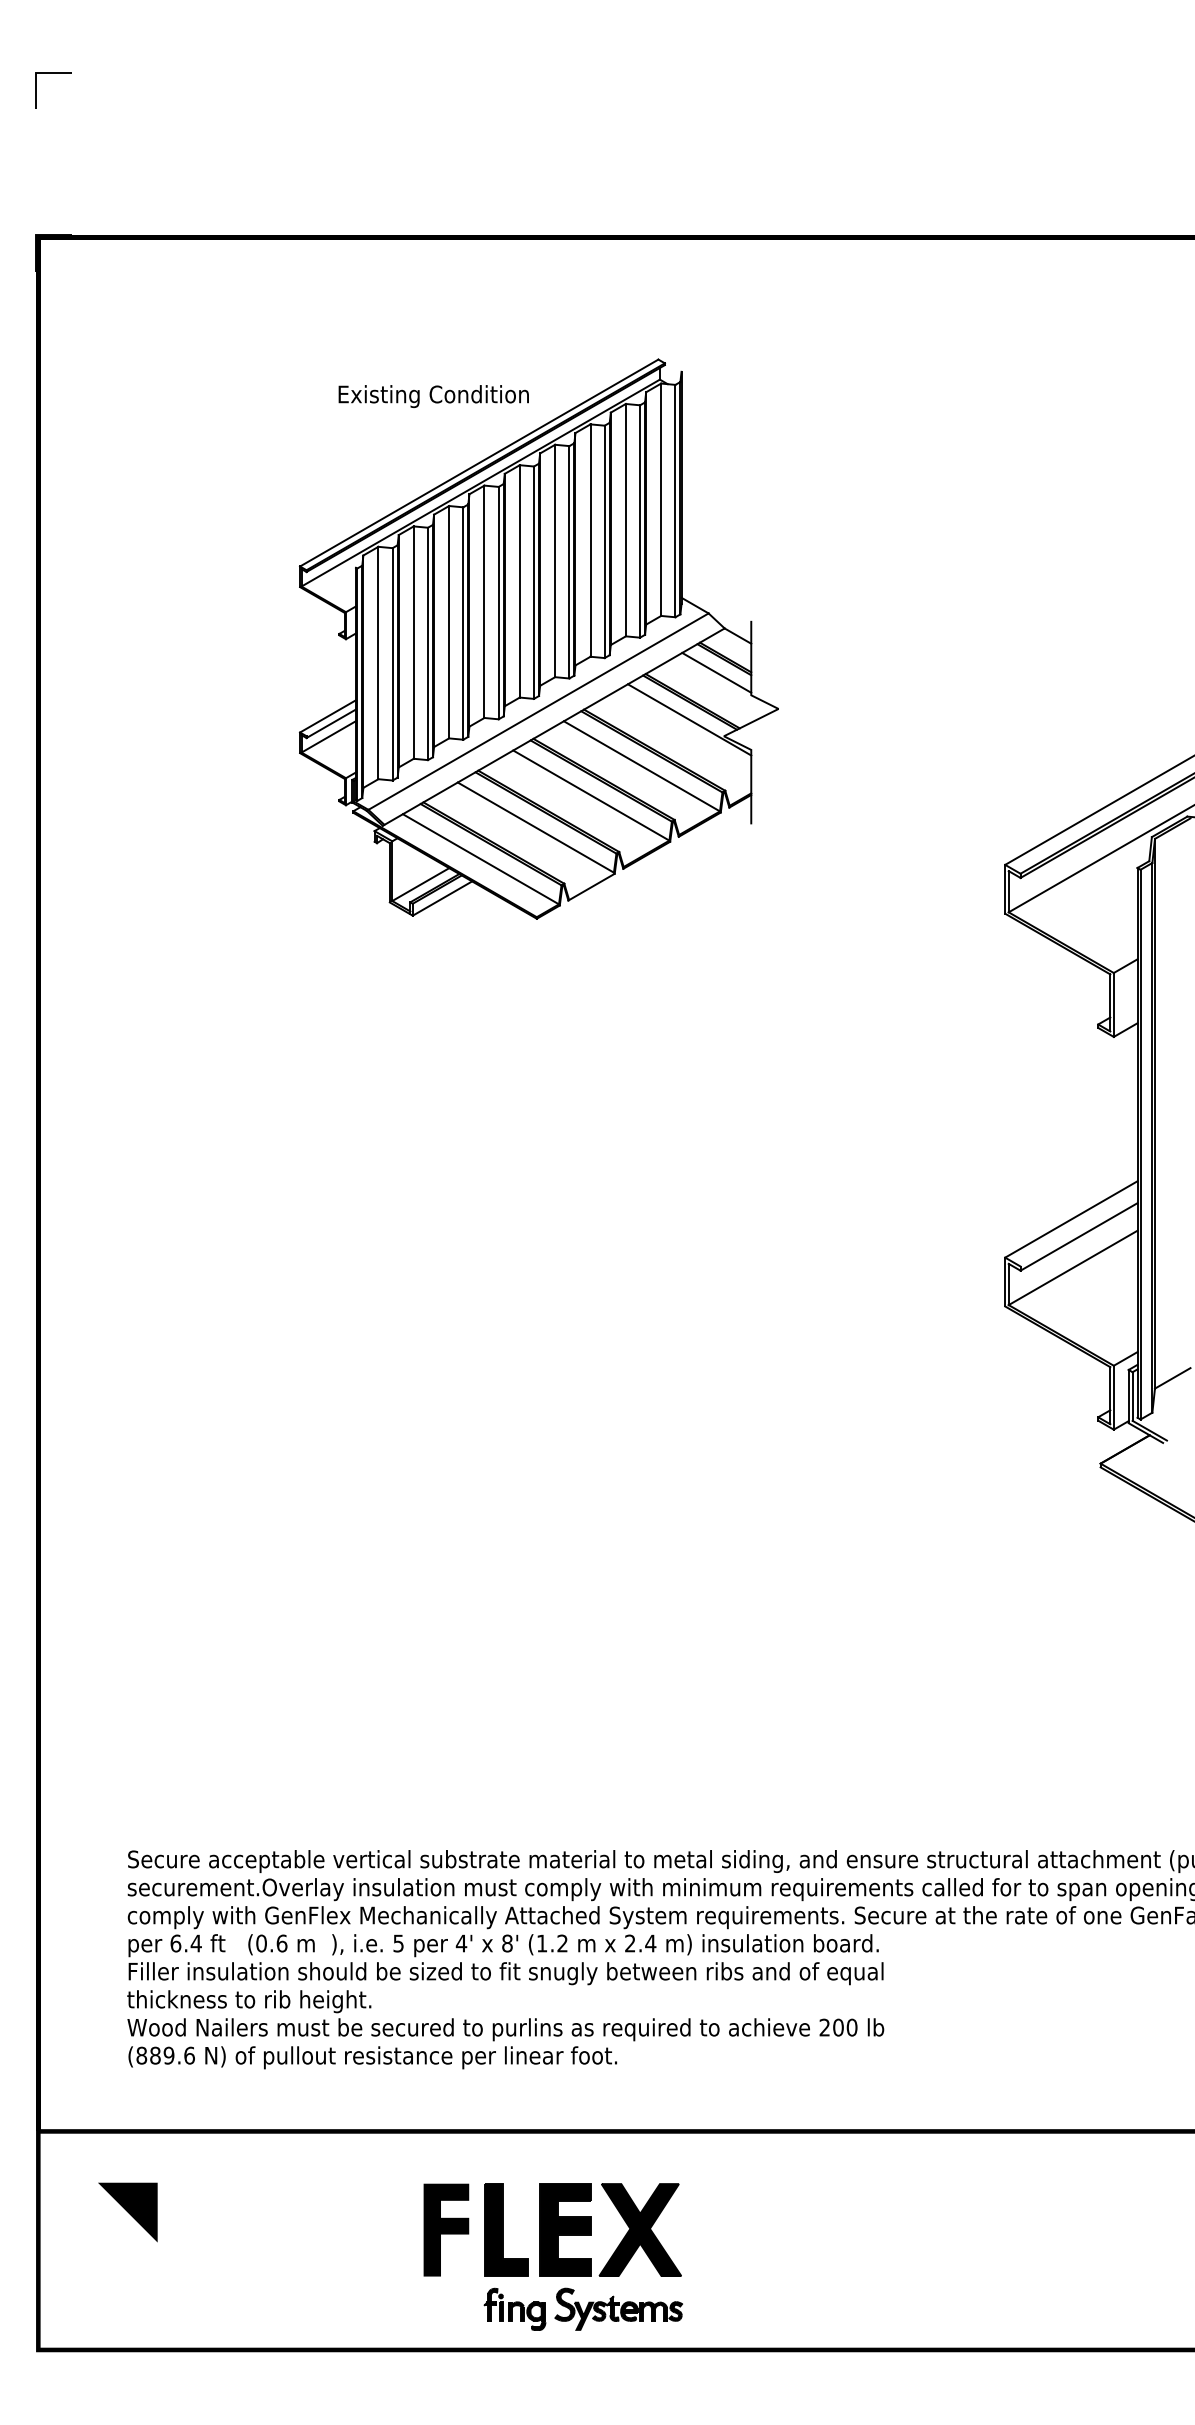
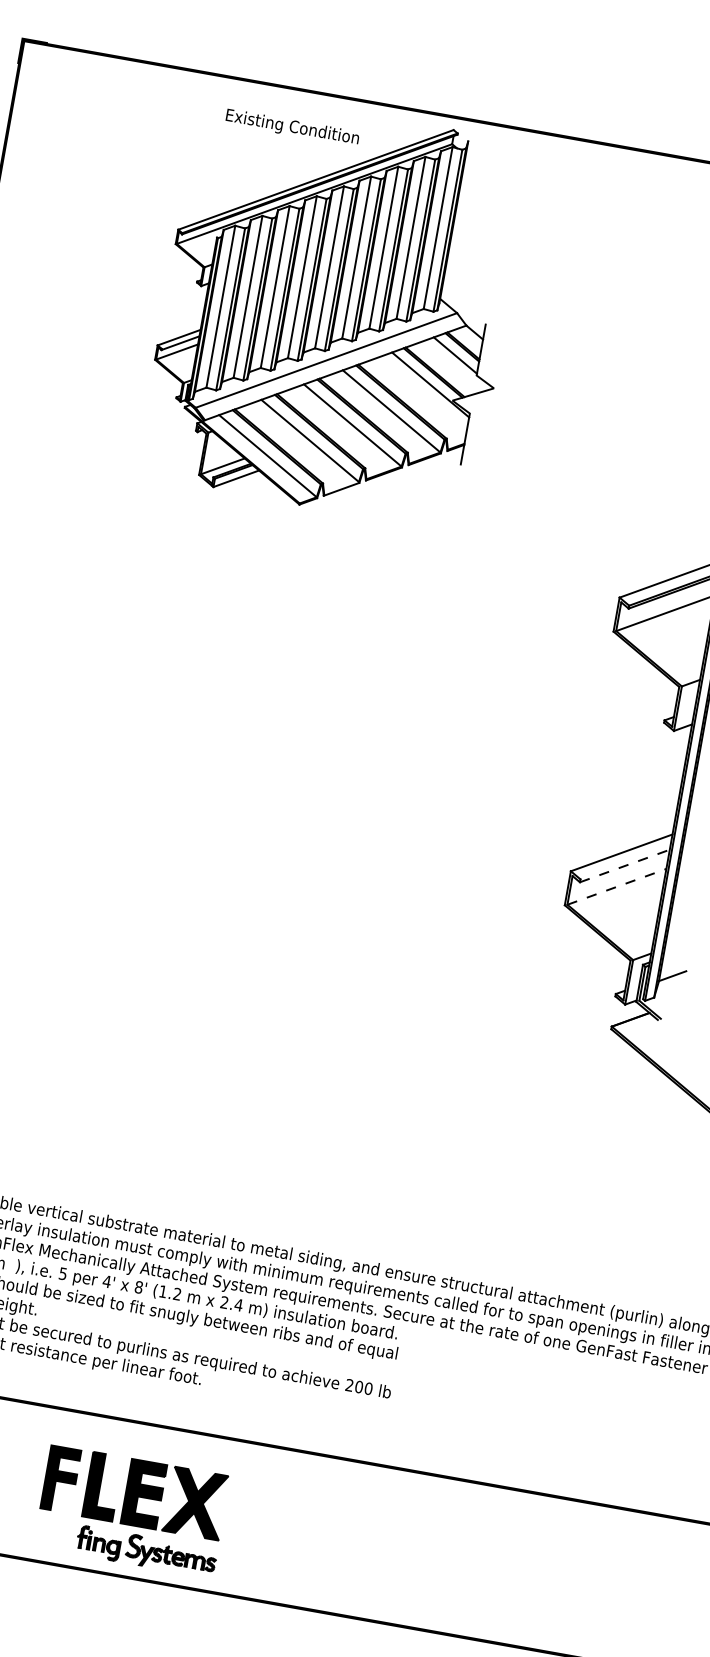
part: (538, 638) -> (335, 309), moved
line: (1079, 1236) -> (625, 865), solid -> dashed
line: (1073, 1267) -> (617, 886), solid -> dashed

